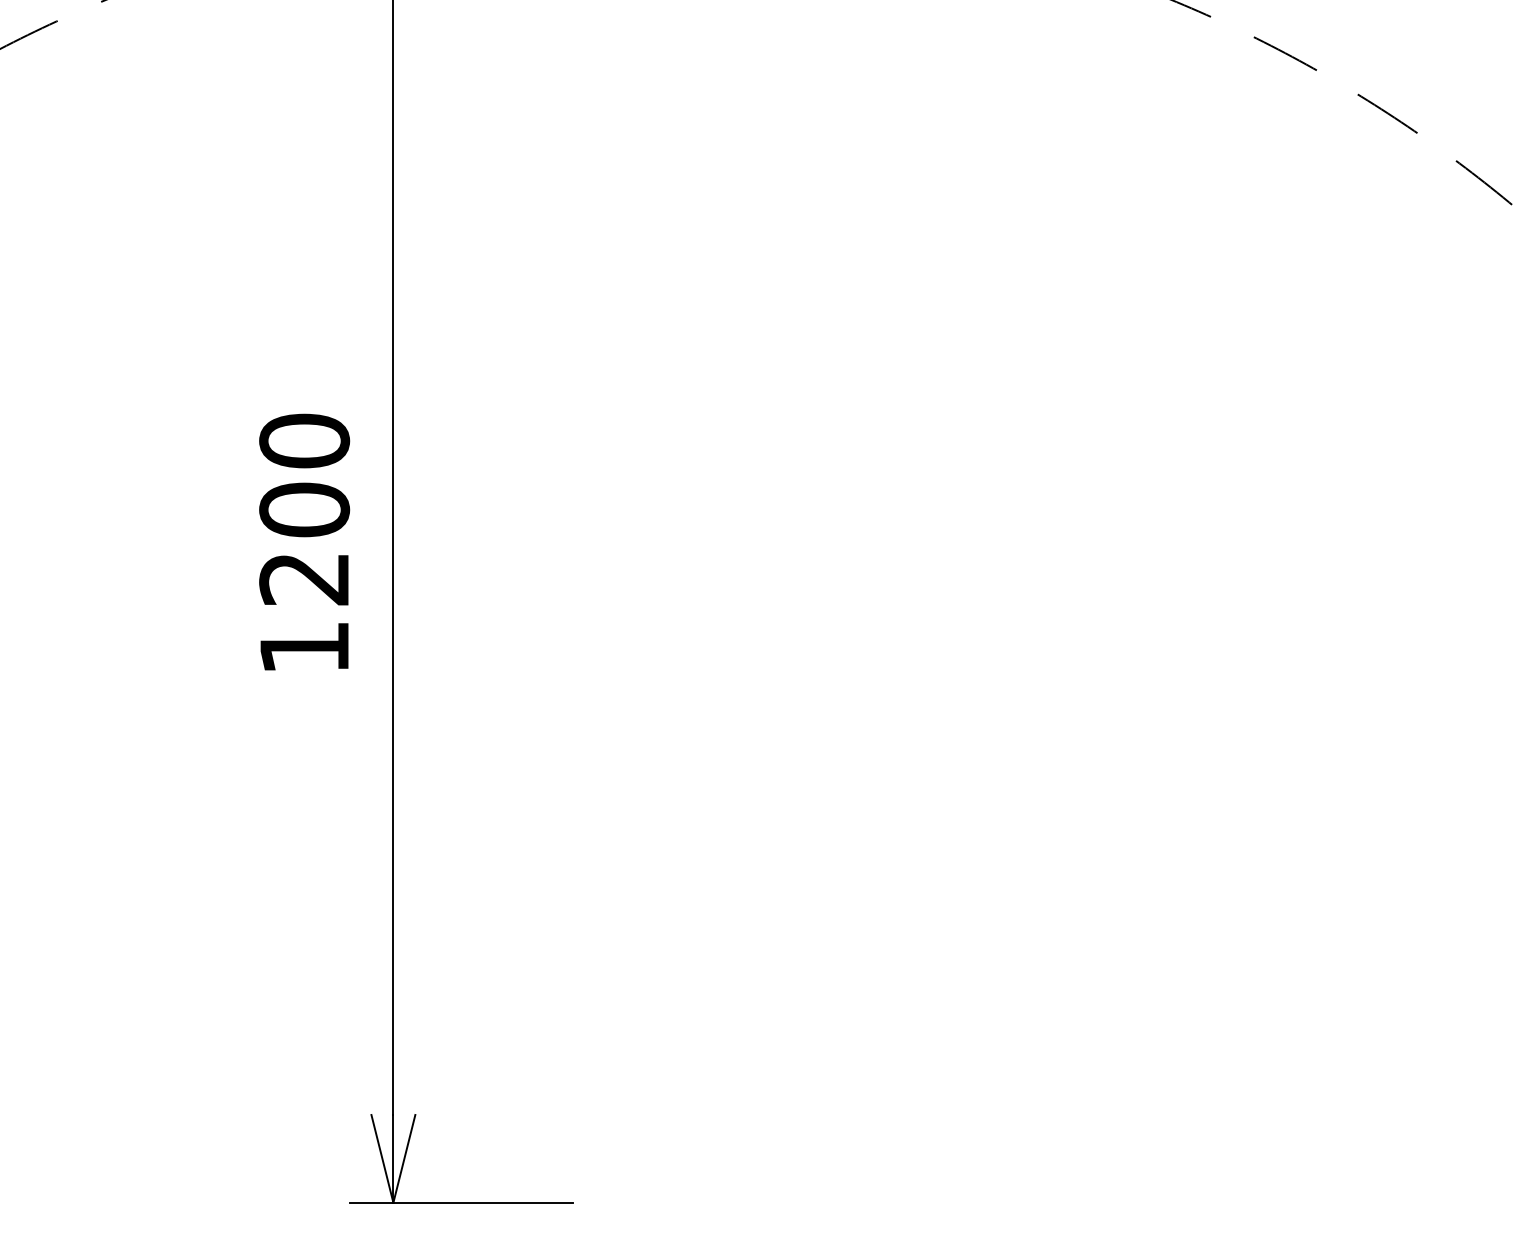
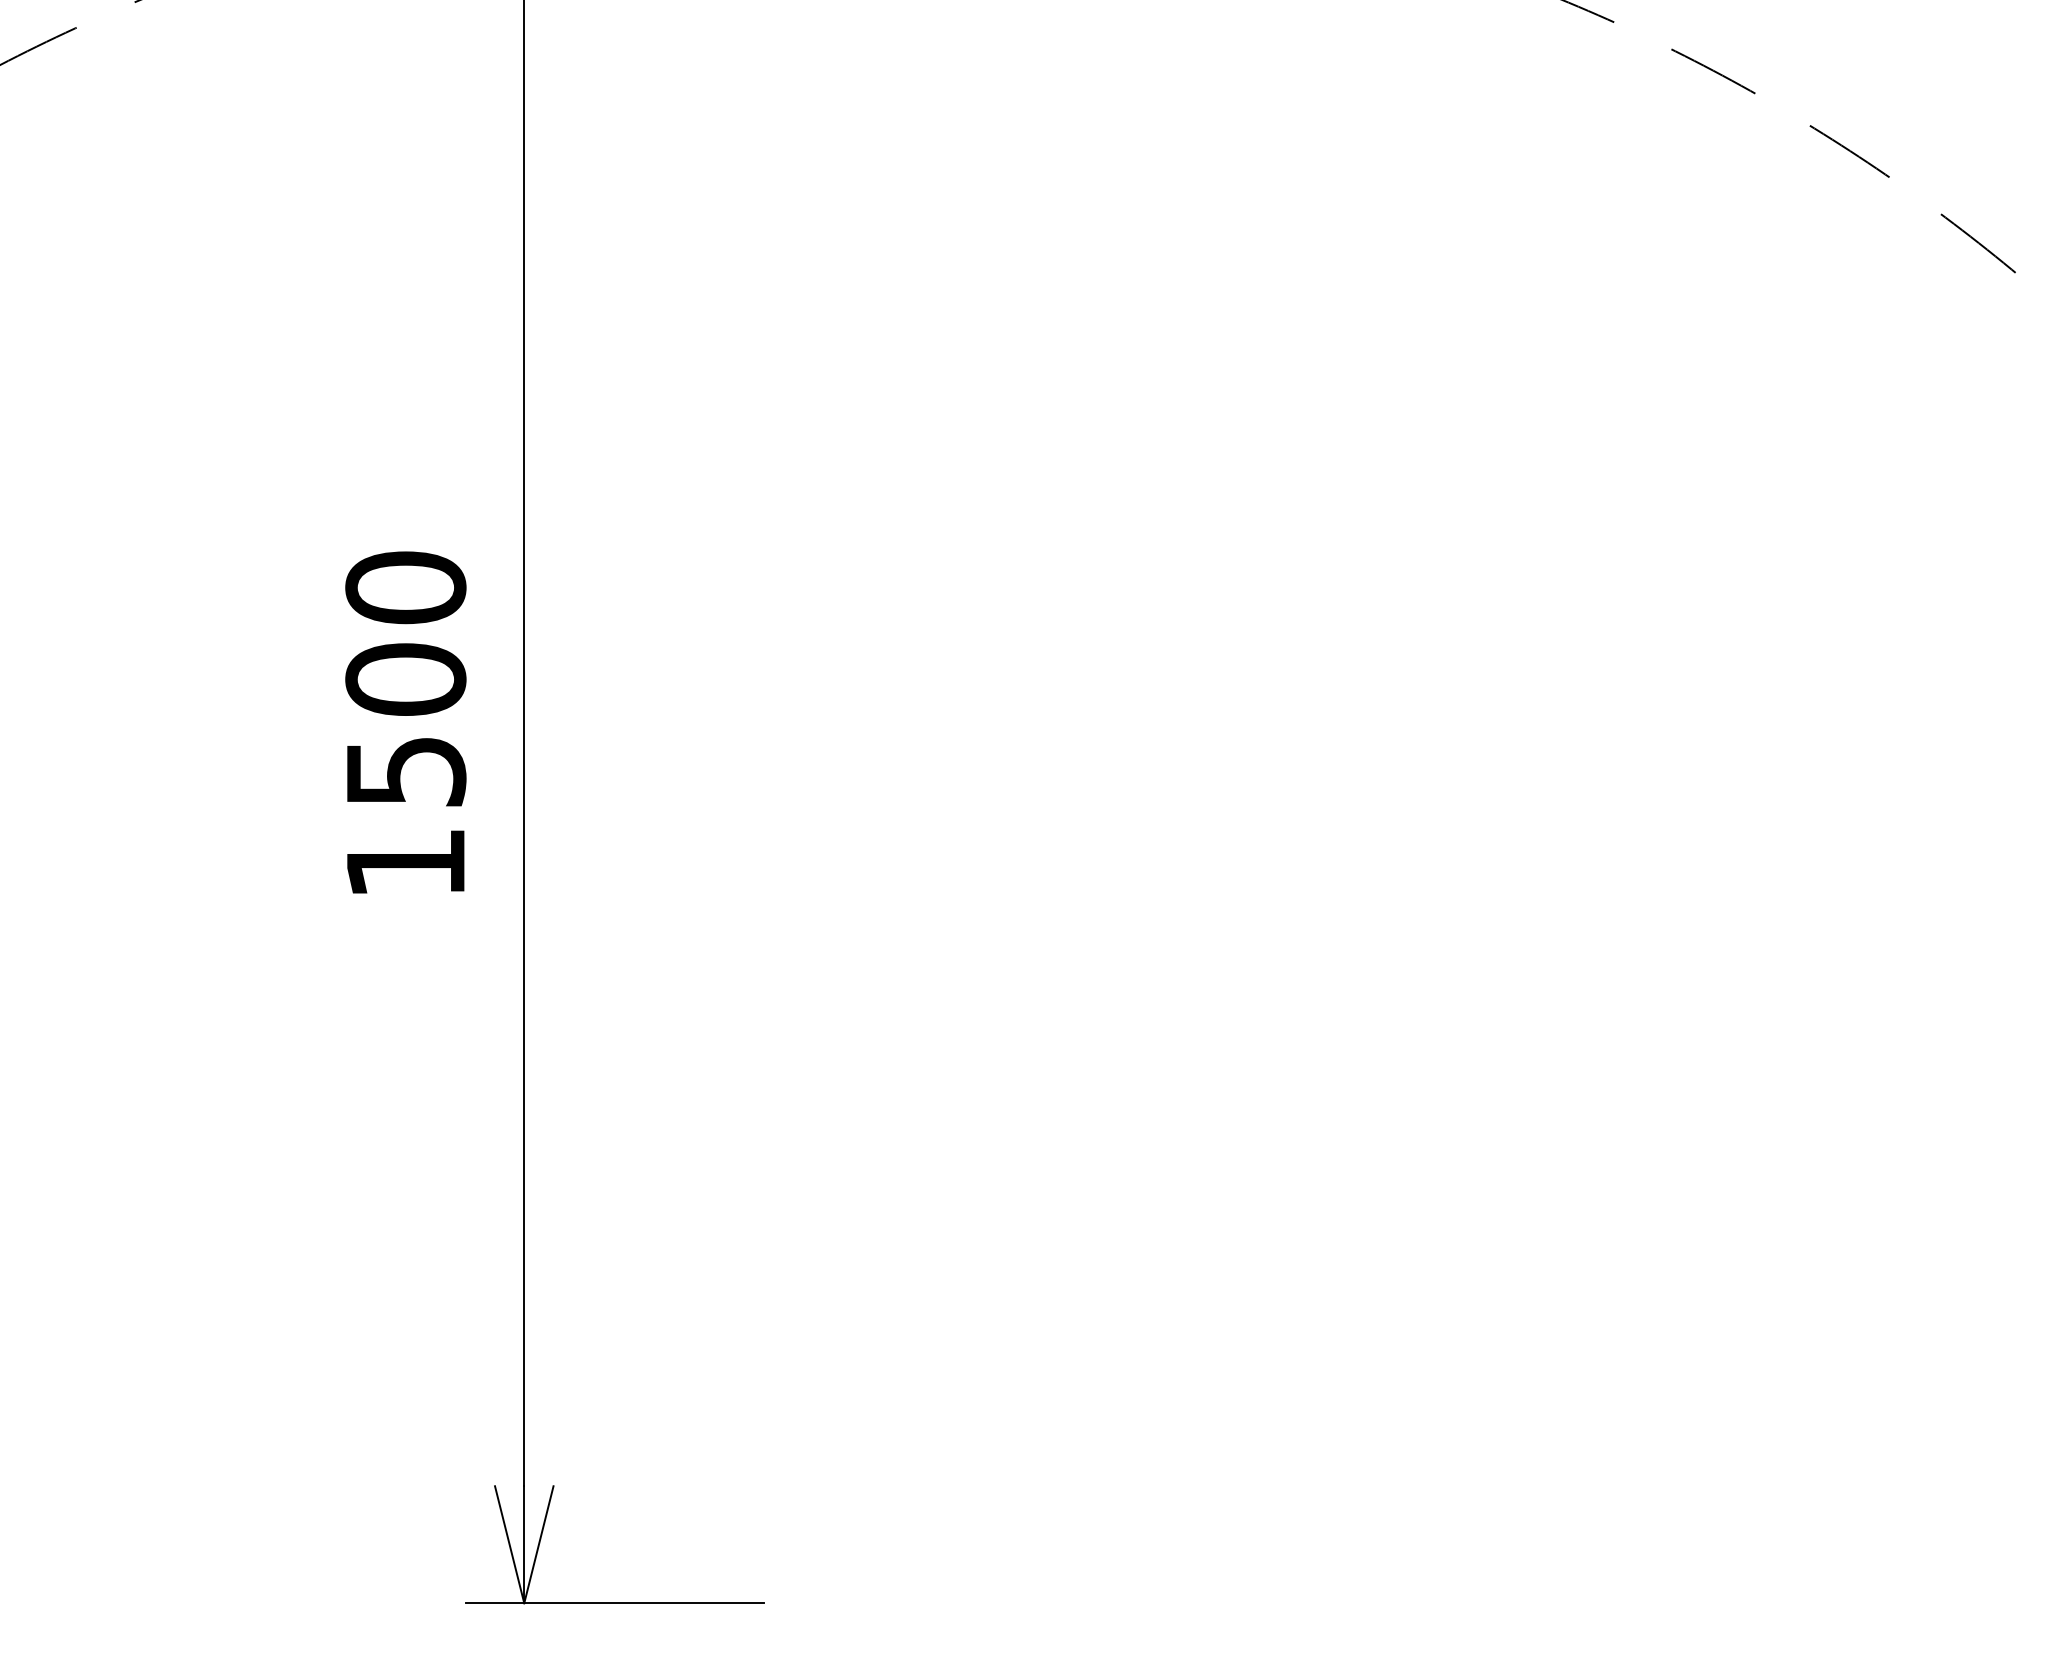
text: (304, 579) -> (405, 772), 1200 -> 1500

